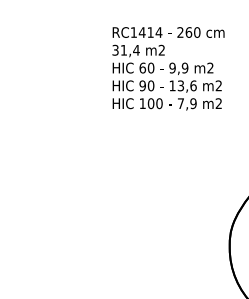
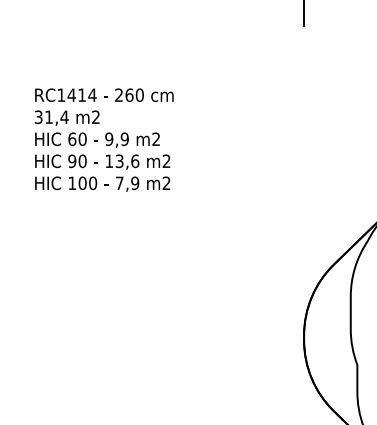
text: (167, 68) -> (103, 139), moved

